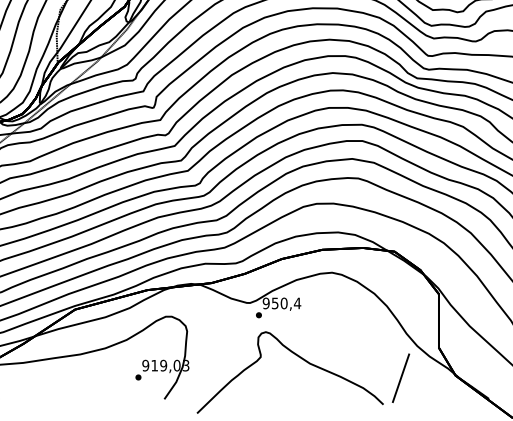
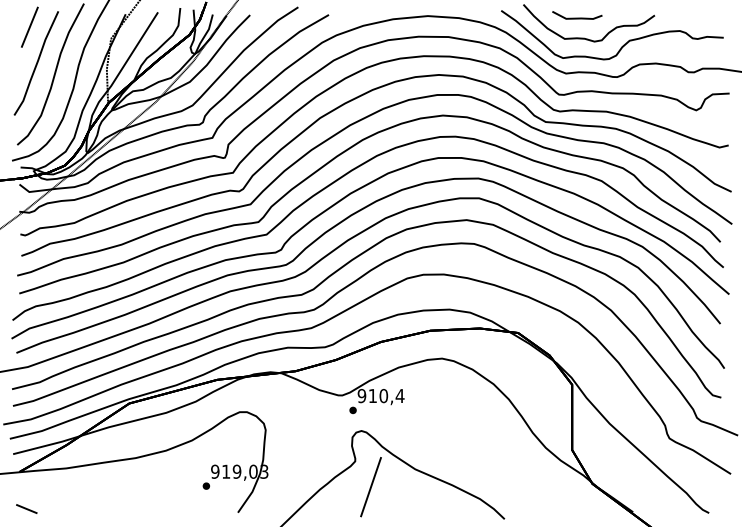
text: (274, 303) -> (372, 396), 950,4 -> 910,4
line: (400, 378) -> (370, 487), moved

